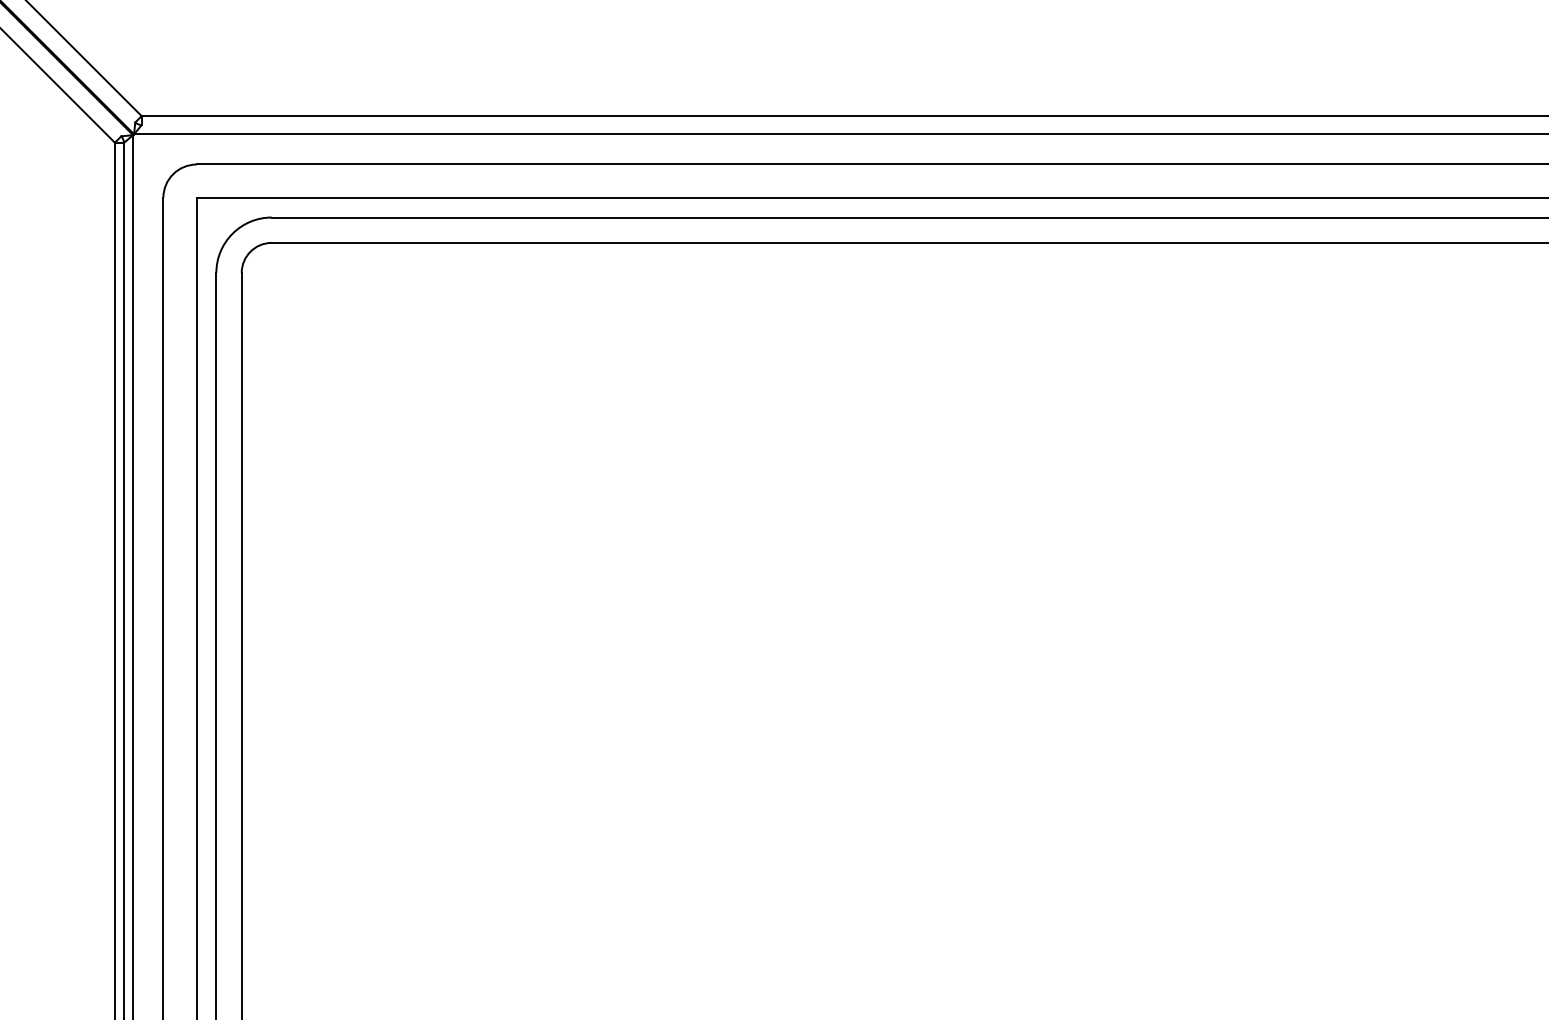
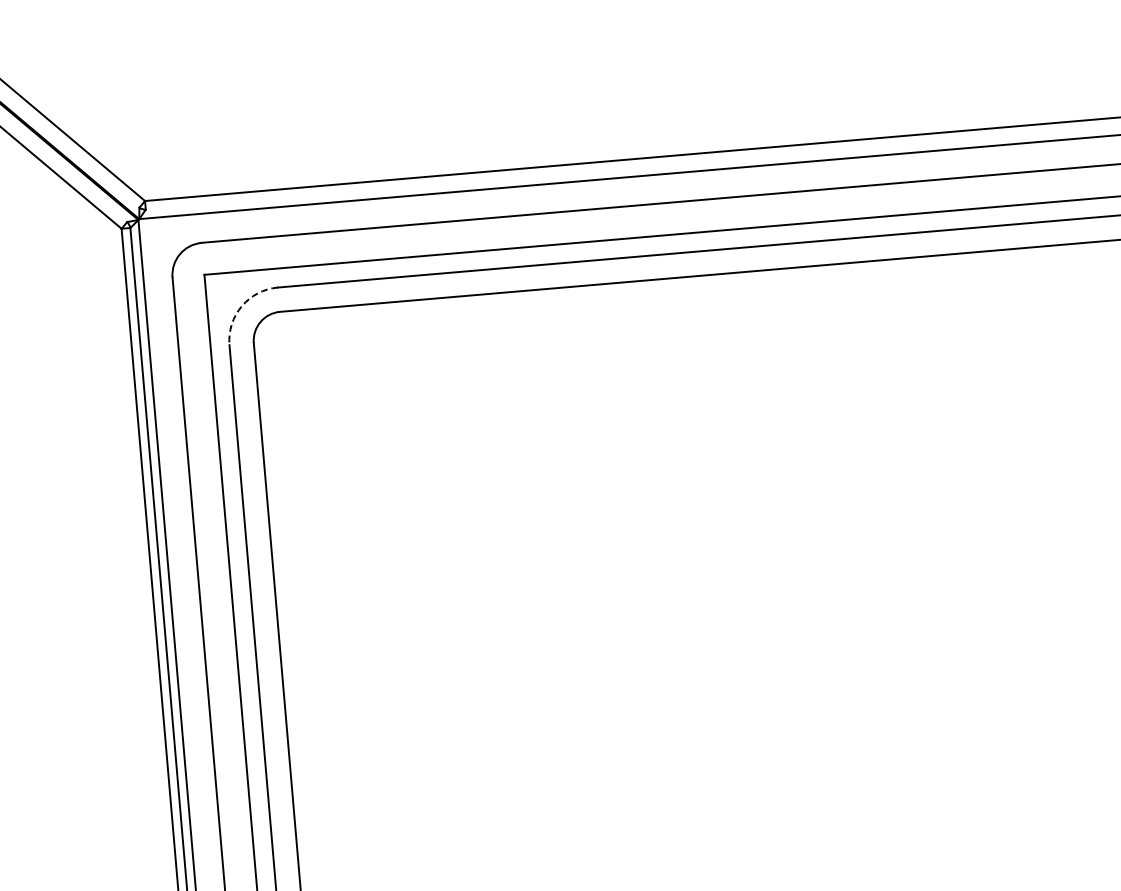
arc: (232, 233) -> (241, 306), solid -> dashed

